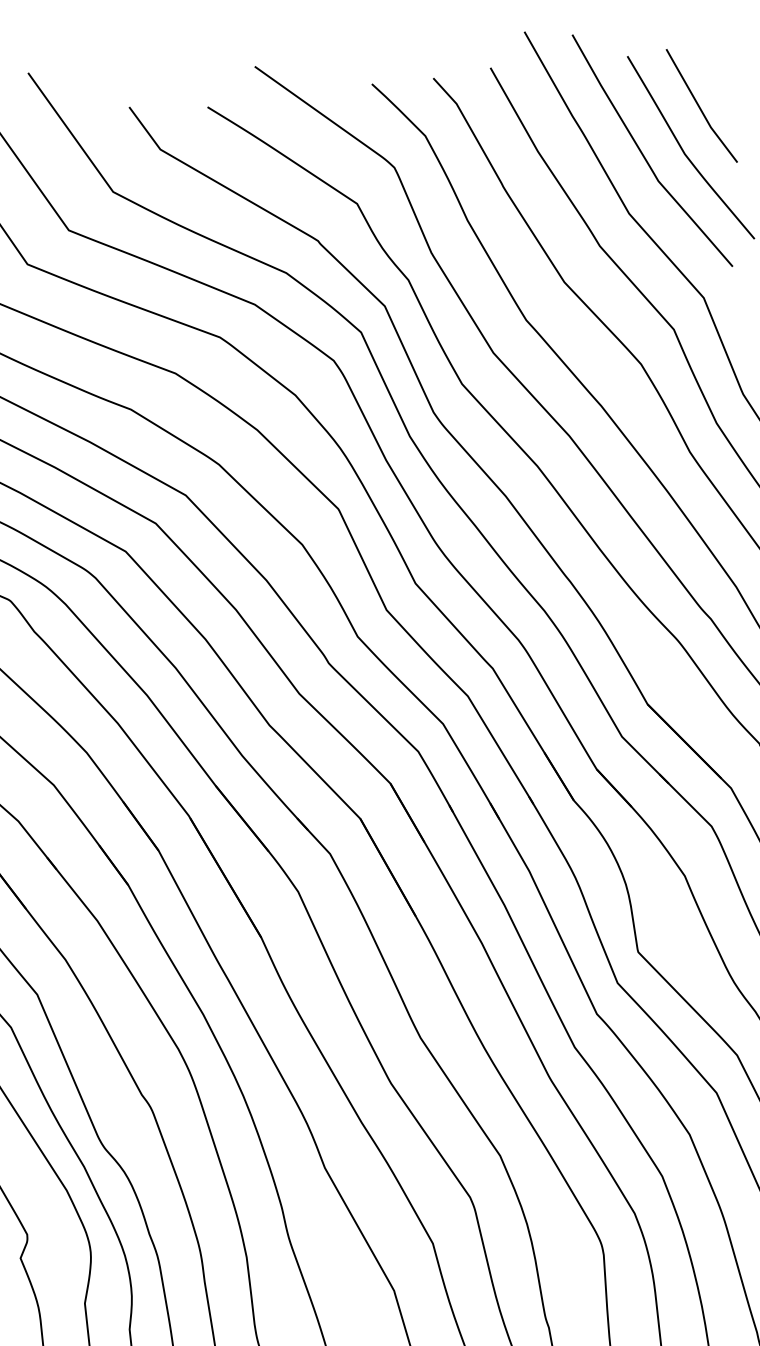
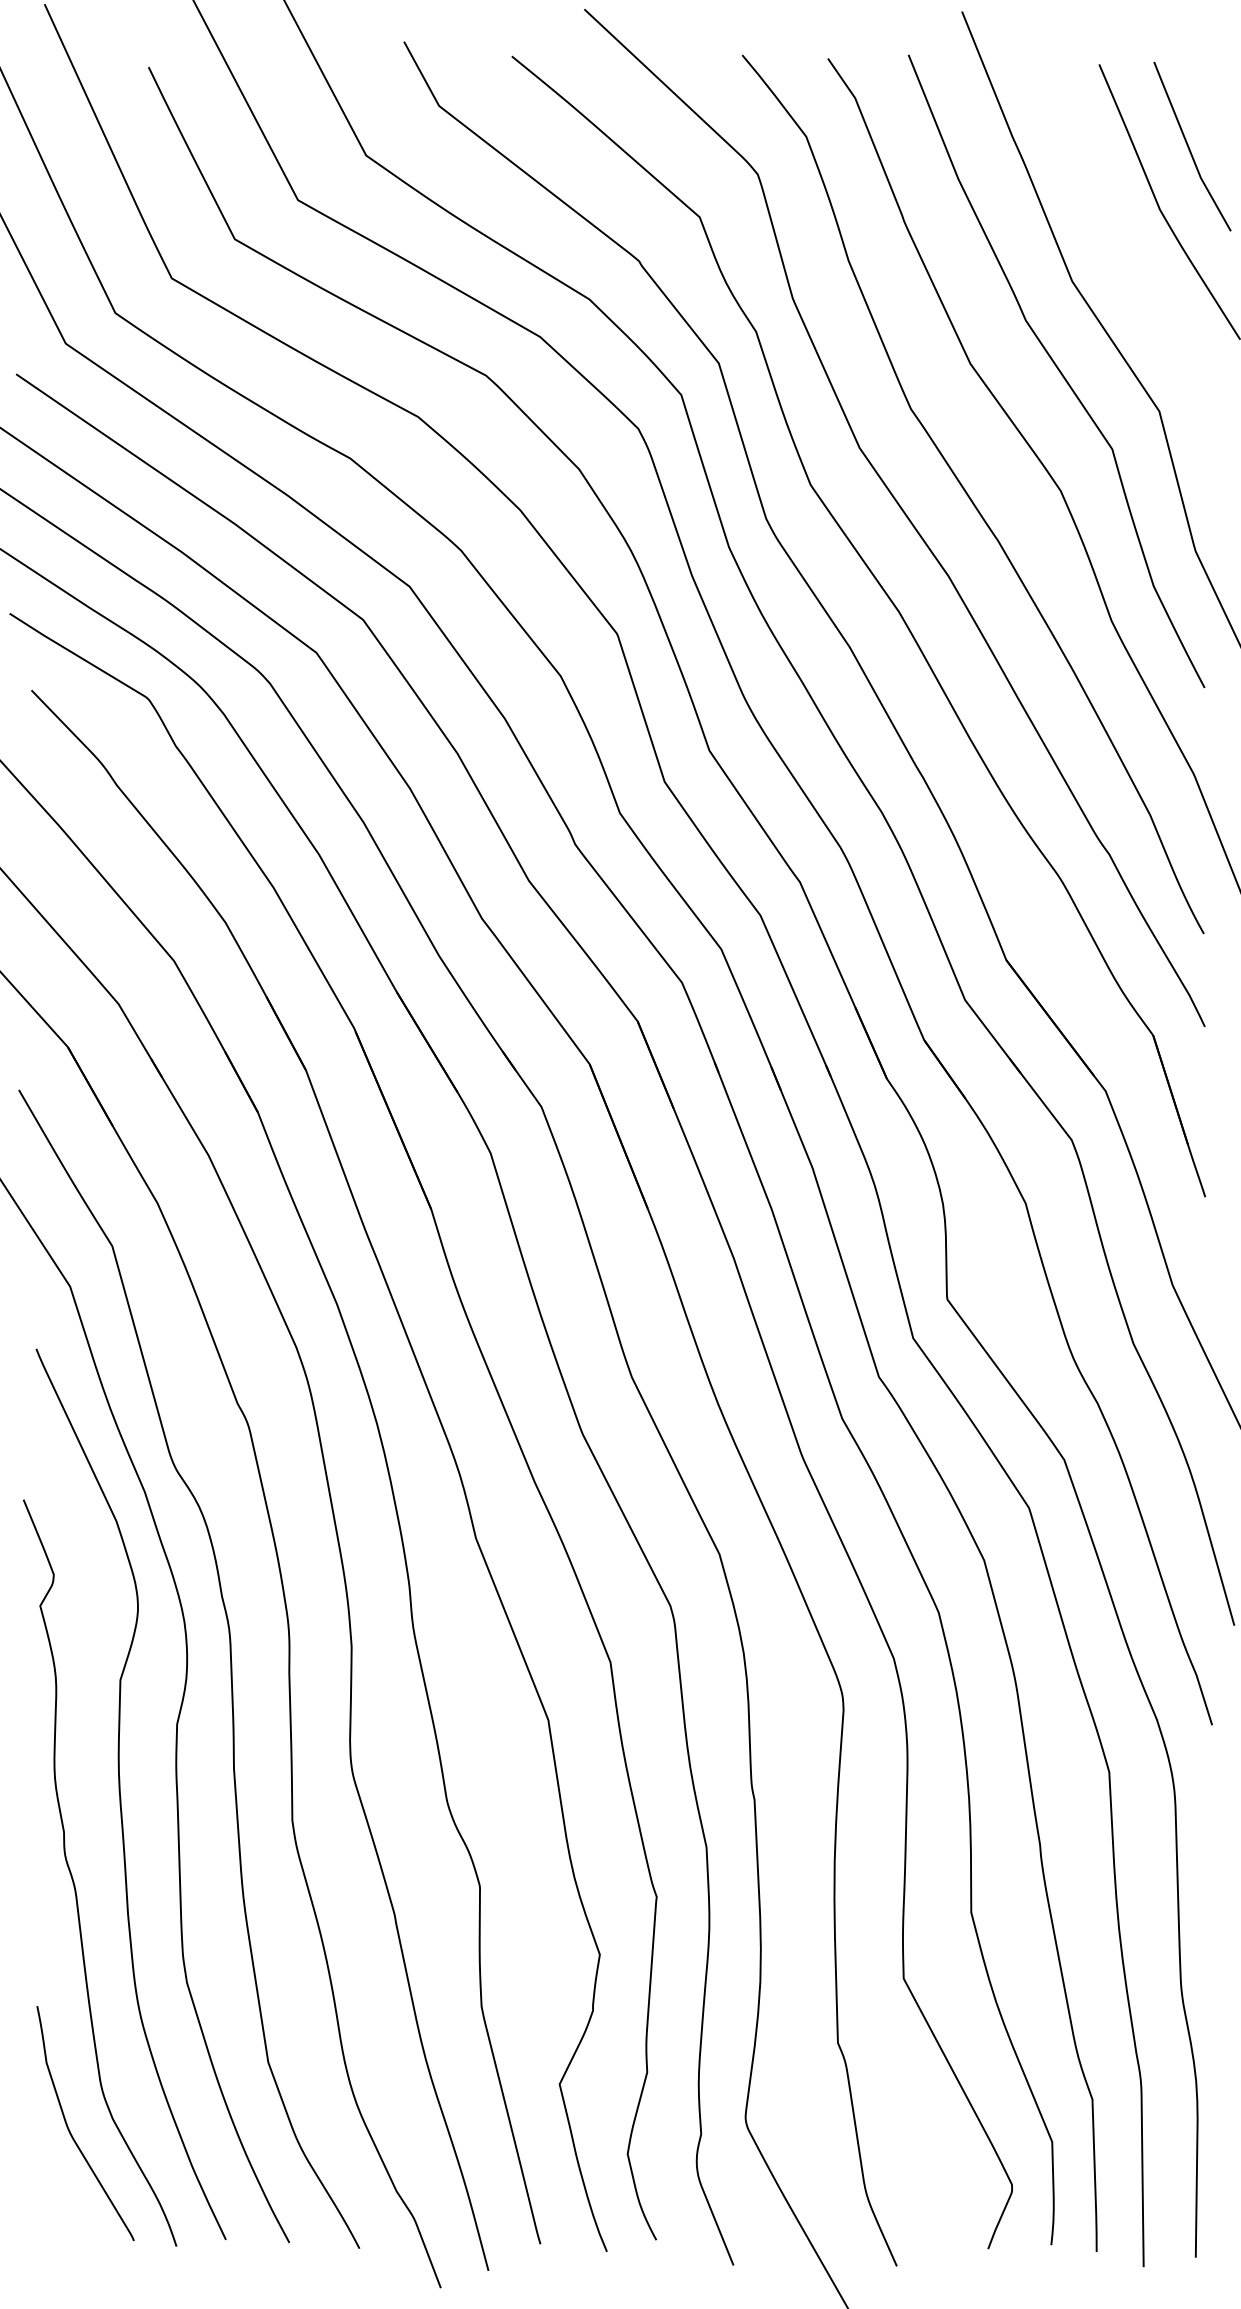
curve: (643, 155) -> (1103, 203), removed

